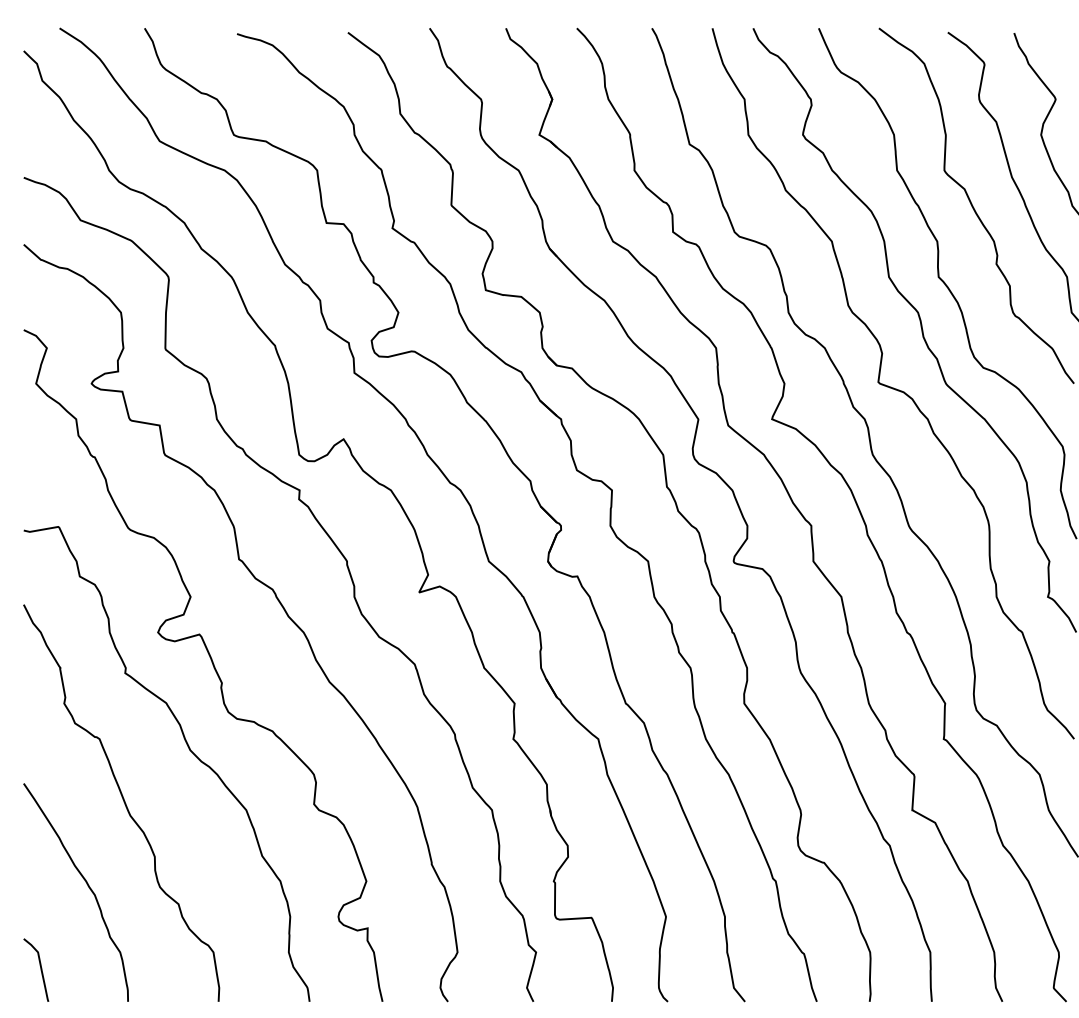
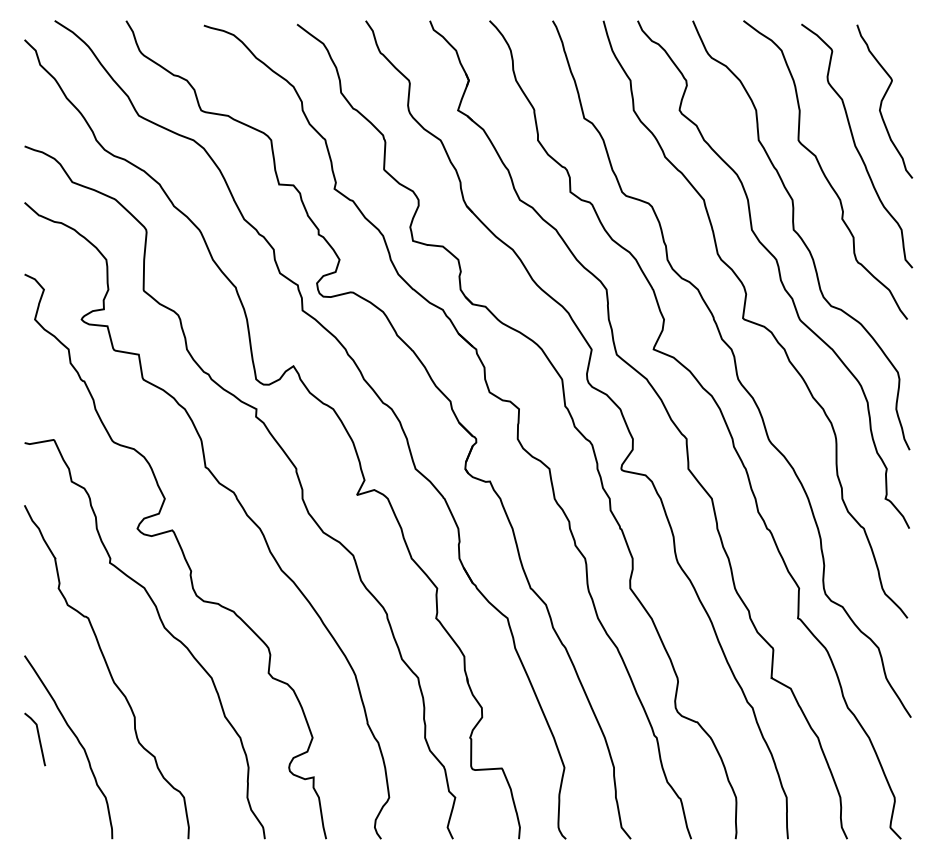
curve: (40, 970) -> (38, 739), moved

